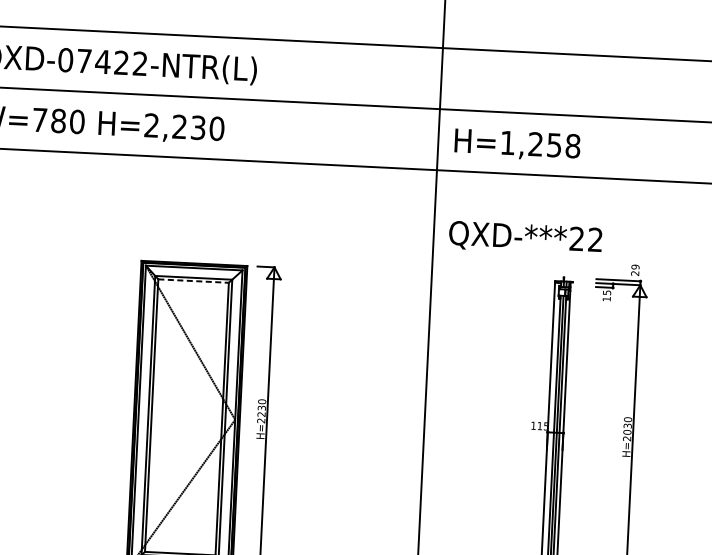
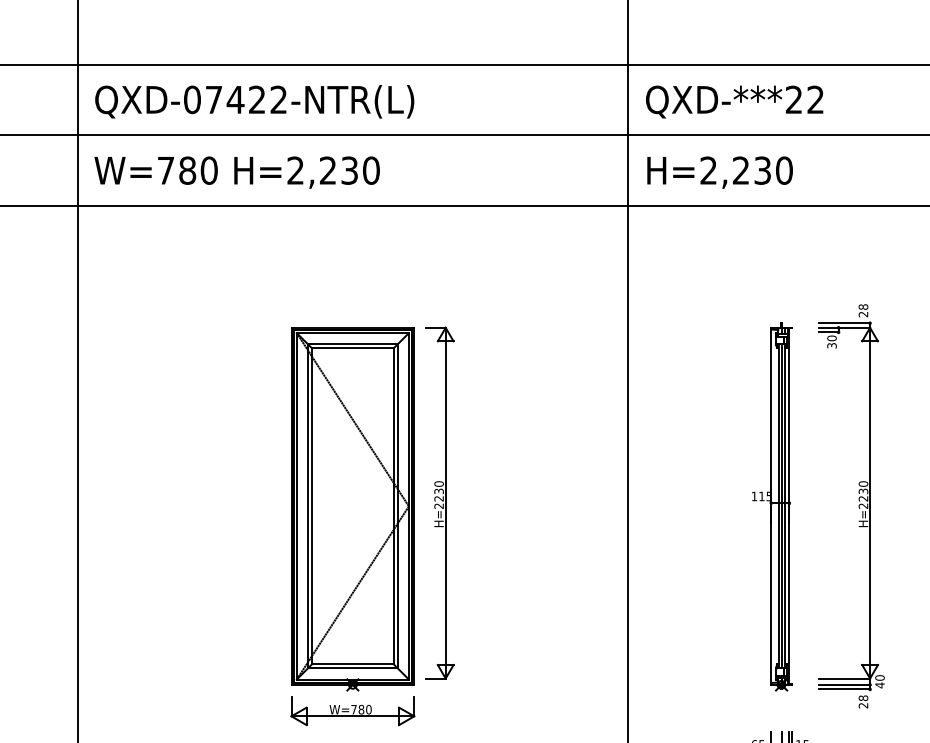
text: (540, 144) -> (746, 170), H=1,258 -> H=2,230
text: (525, 237) -> (734, 101), moved
text: (635, 266) -> (863, 306), 29 -> 28
line: (193, 281) -> (352, 348), dashed -> solid
text: (606, 295) -> (831, 341), 15 -> 30
text: (627, 432) -> (863, 498), H=2030 -> H=2230

